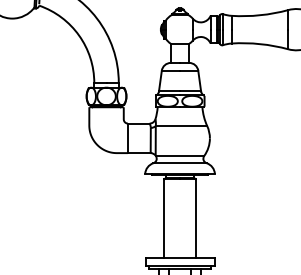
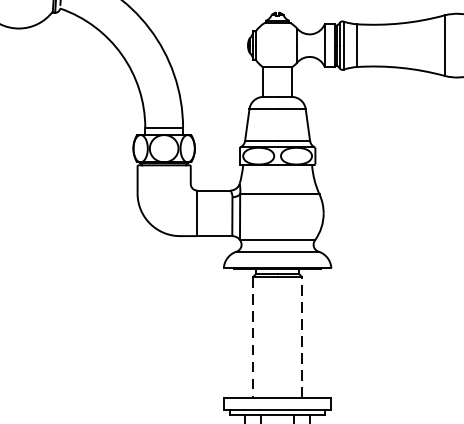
line: (195, 218) -> (301, 336), solid -> dashed
line: (164, 219) -> (253, 338), solid -> dashed

